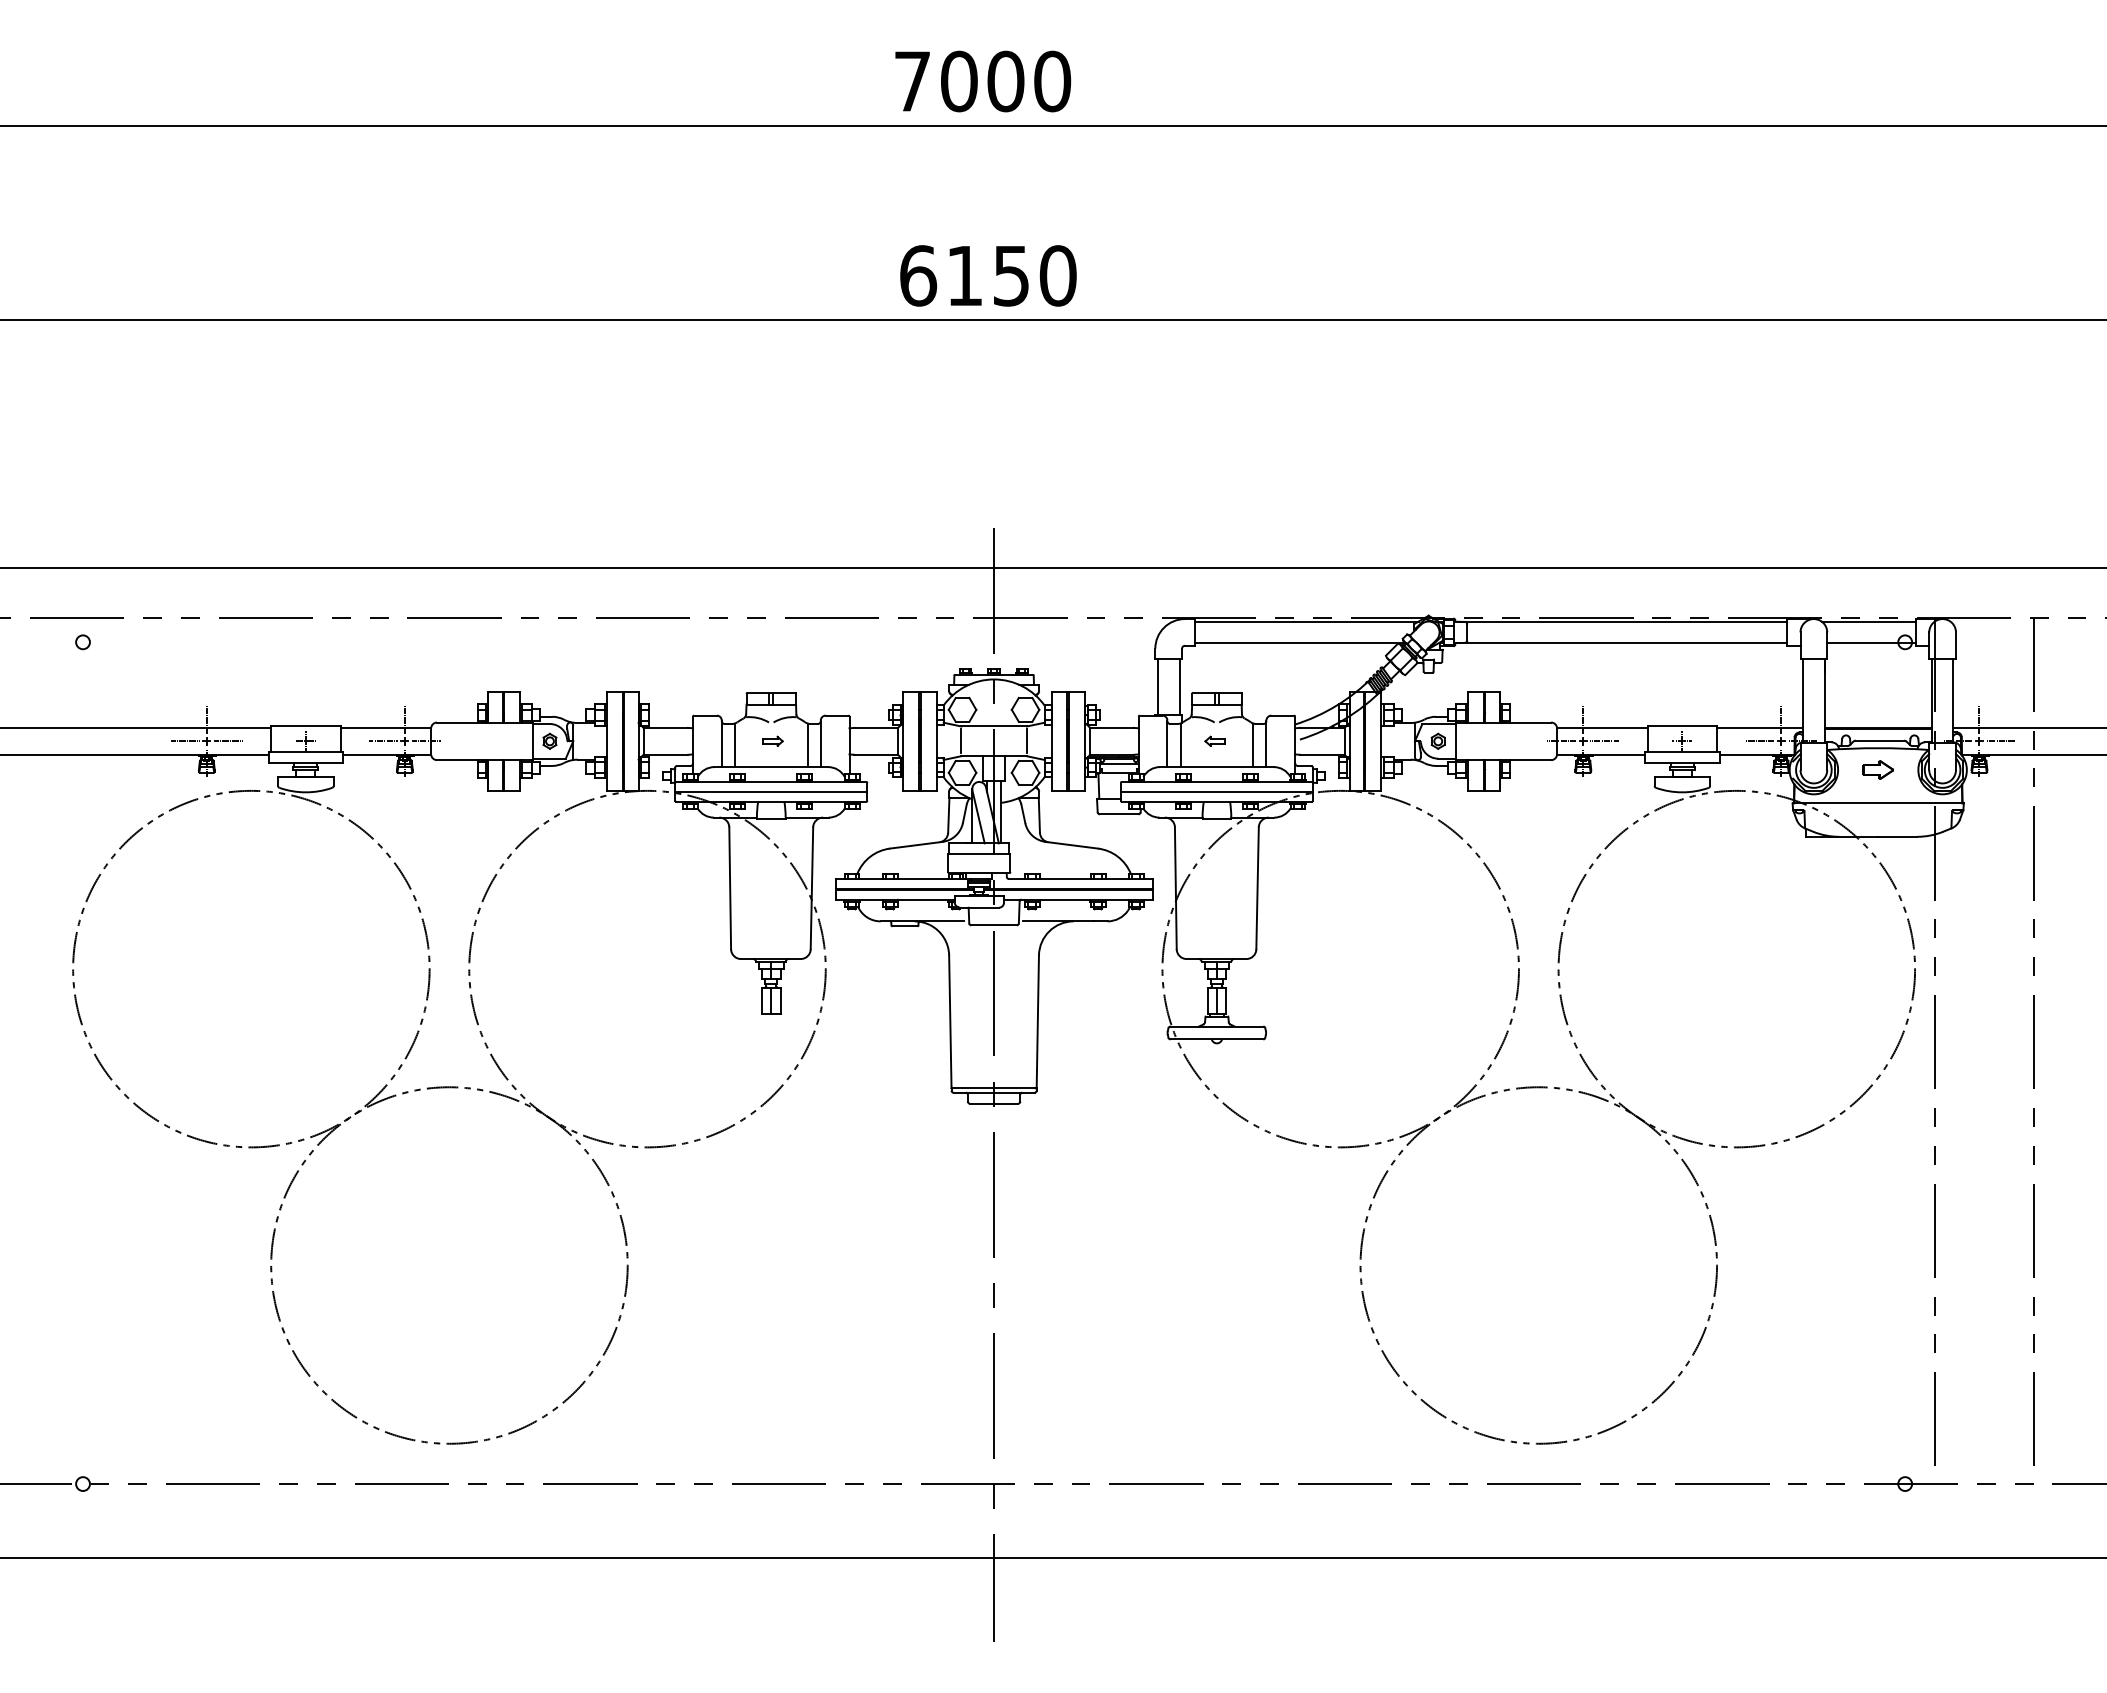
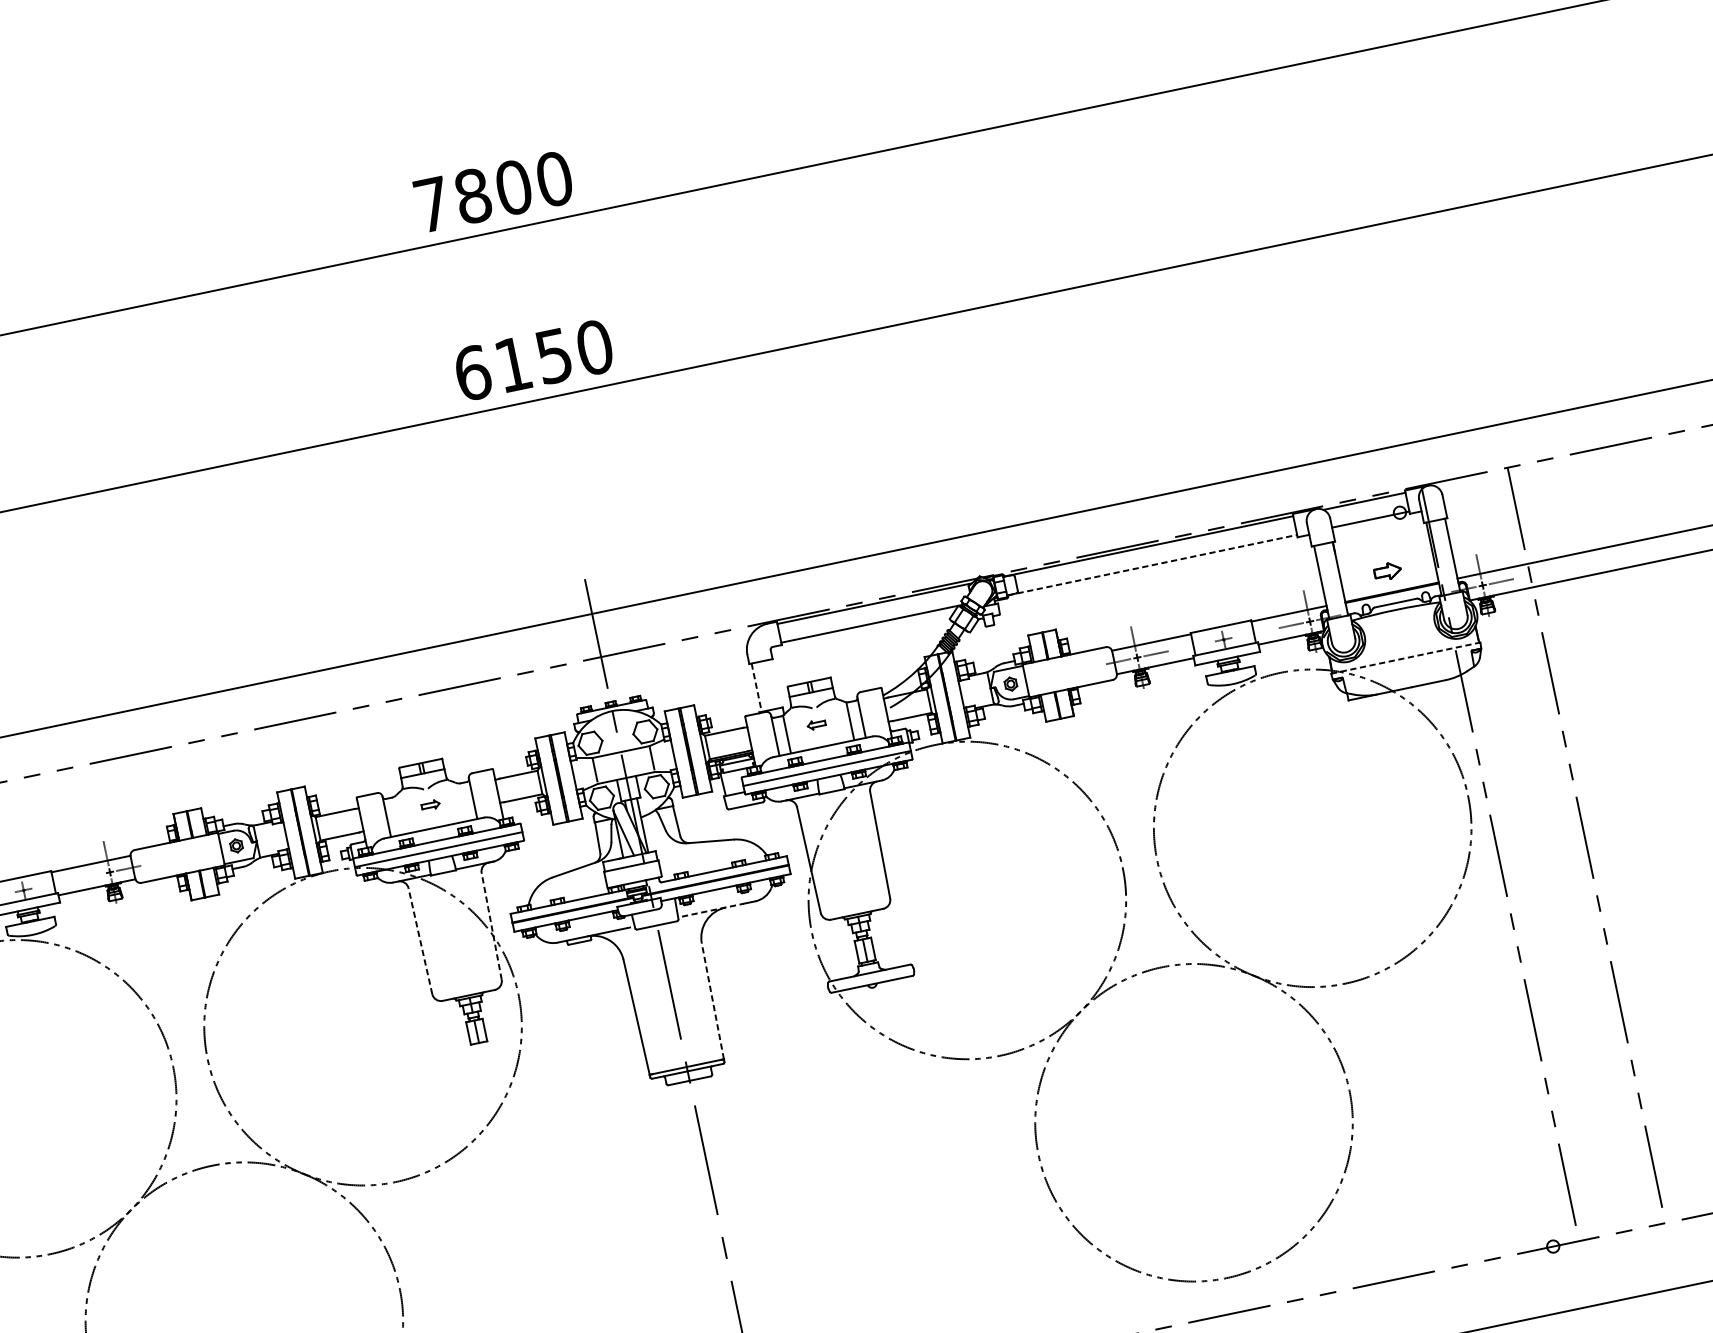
text: (959, 81) -> (473, 196), 7000 -> 7800
line: (1621, 643) -> (1152, 565), solid -> dashed
line: (1158, 686) -> (757, 687), solid -> dashed
line: (1179, 686) -> (775, 683), removed
line: (383, 741) -> (91, 876), removed
line: (734, 745) -> (398, 815), removed
line: (807, 745) -> (461, 802), removed
part: (1877, 769) -> (1386, 571), moved
line: (1878, 803) -> (1406, 658), solid -> dashed
line: (730, 887) -> (420, 940), solid -> dashed
line: (811, 887) -> (491, 925), solid -> dashed
line: (1059, 921) -> (713, 910), solid -> dashed
line: (1037, 1021) -> (712, 1001), solid -> dashed

